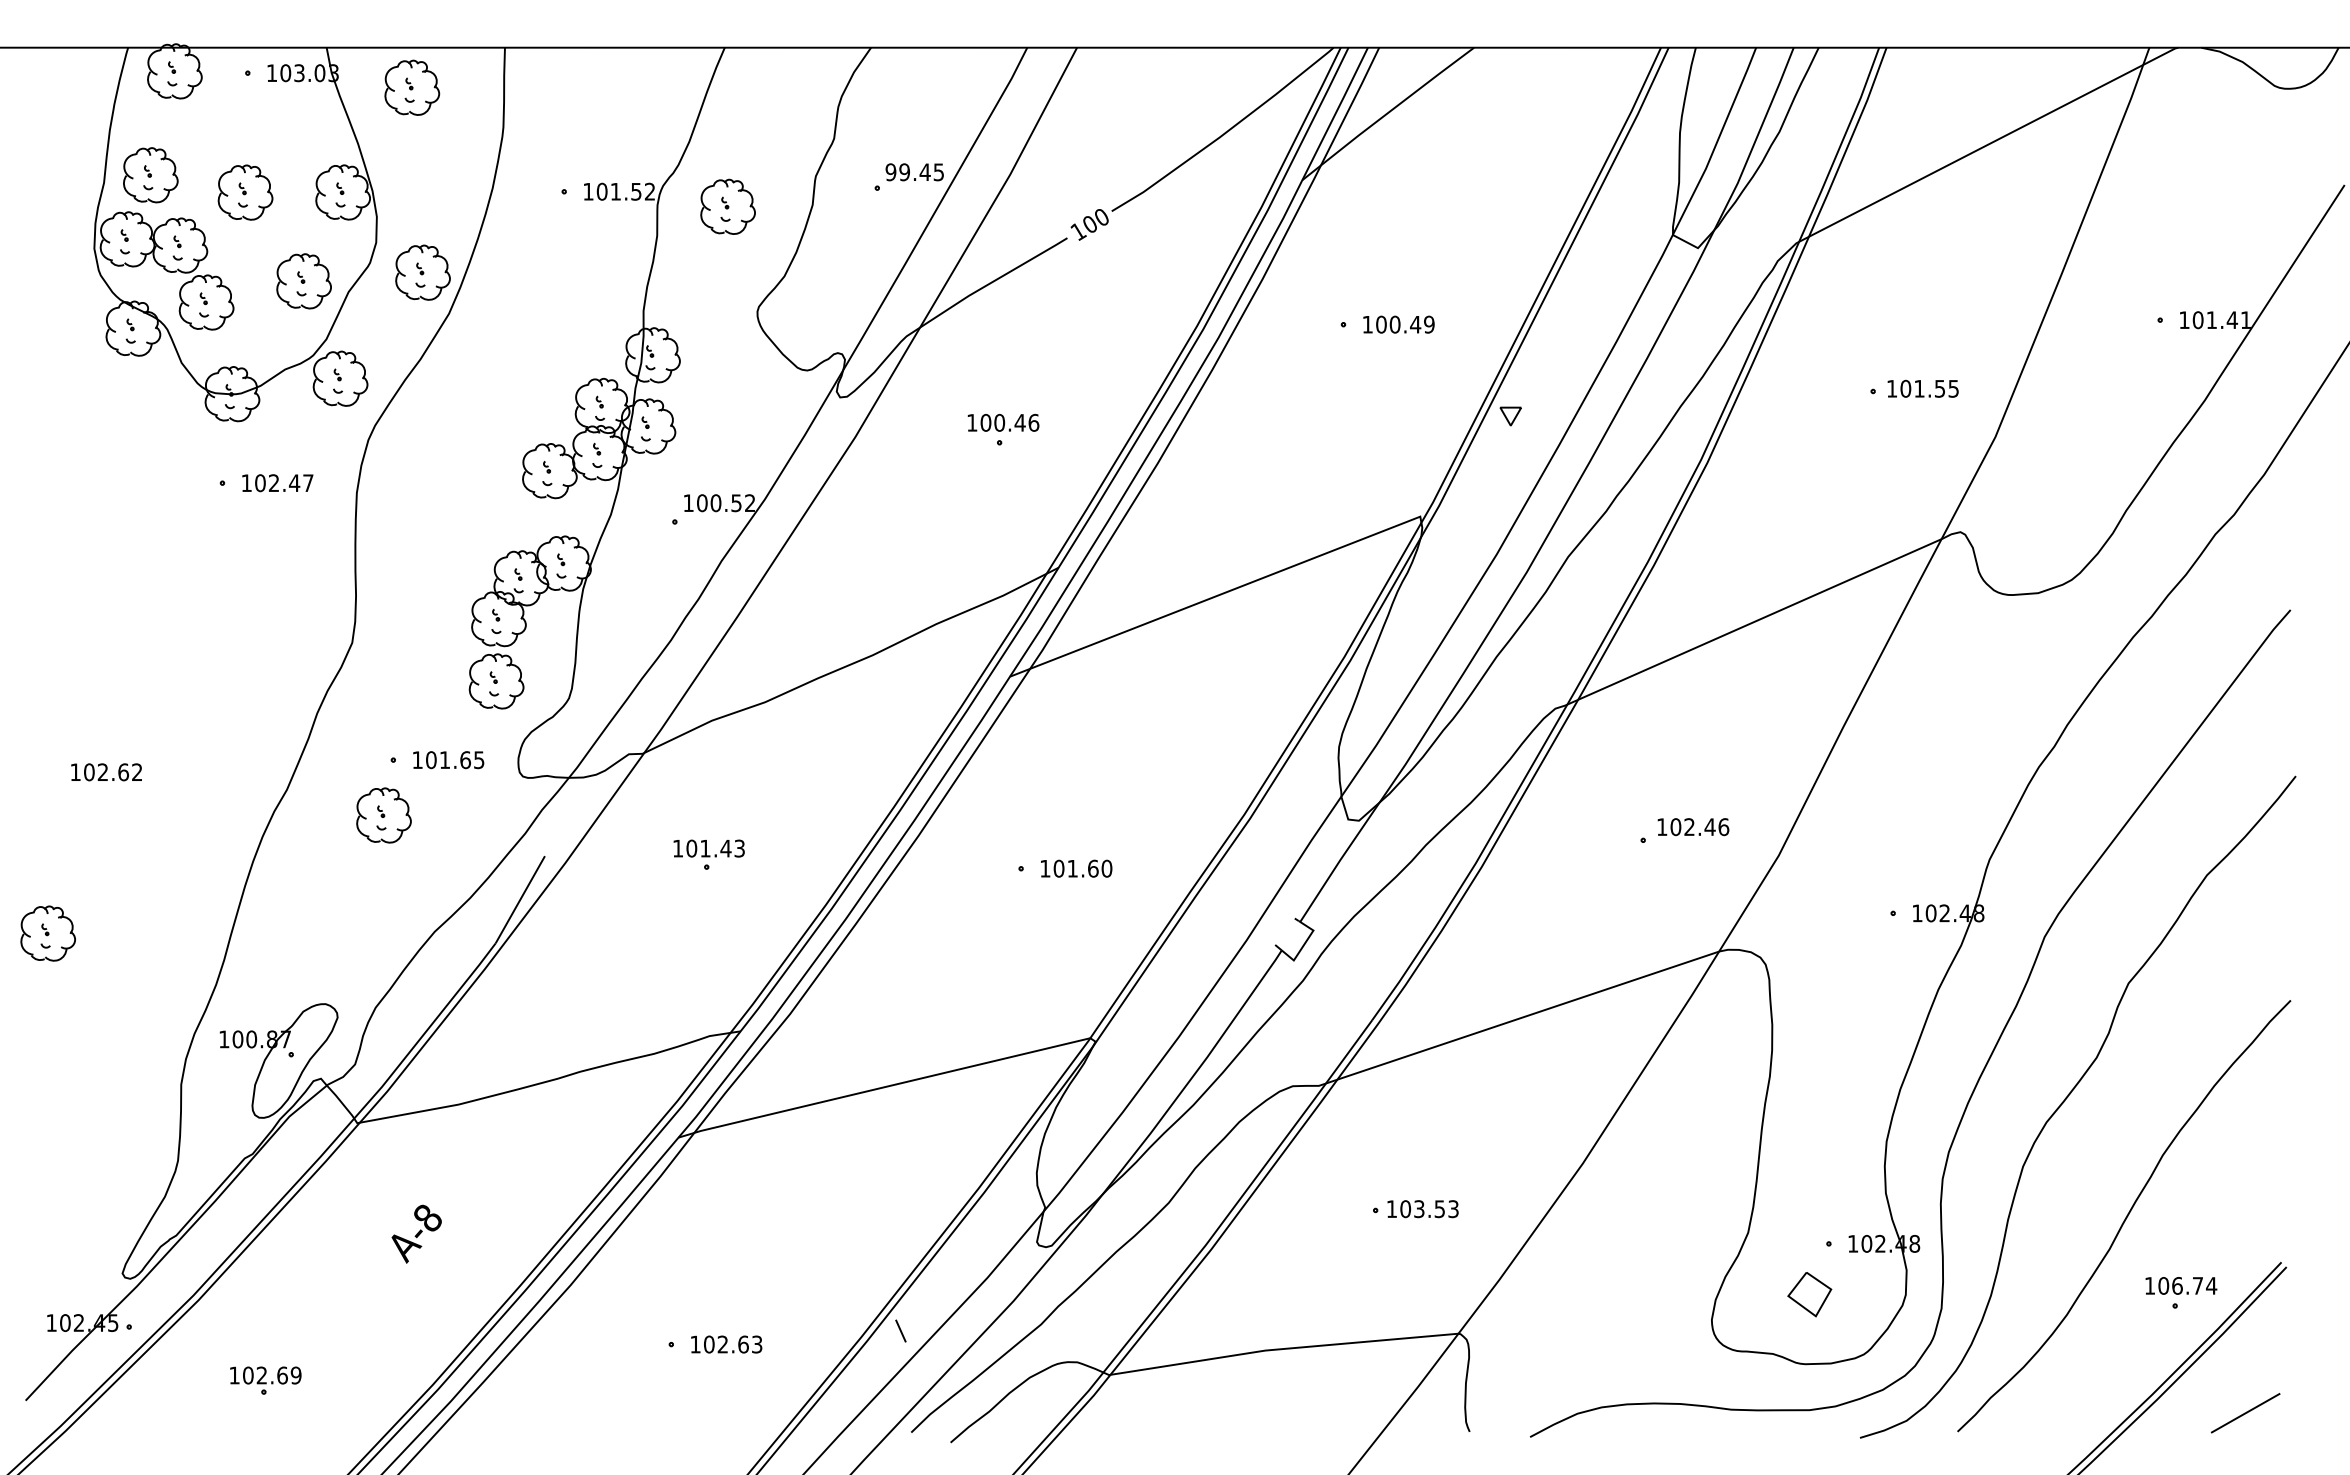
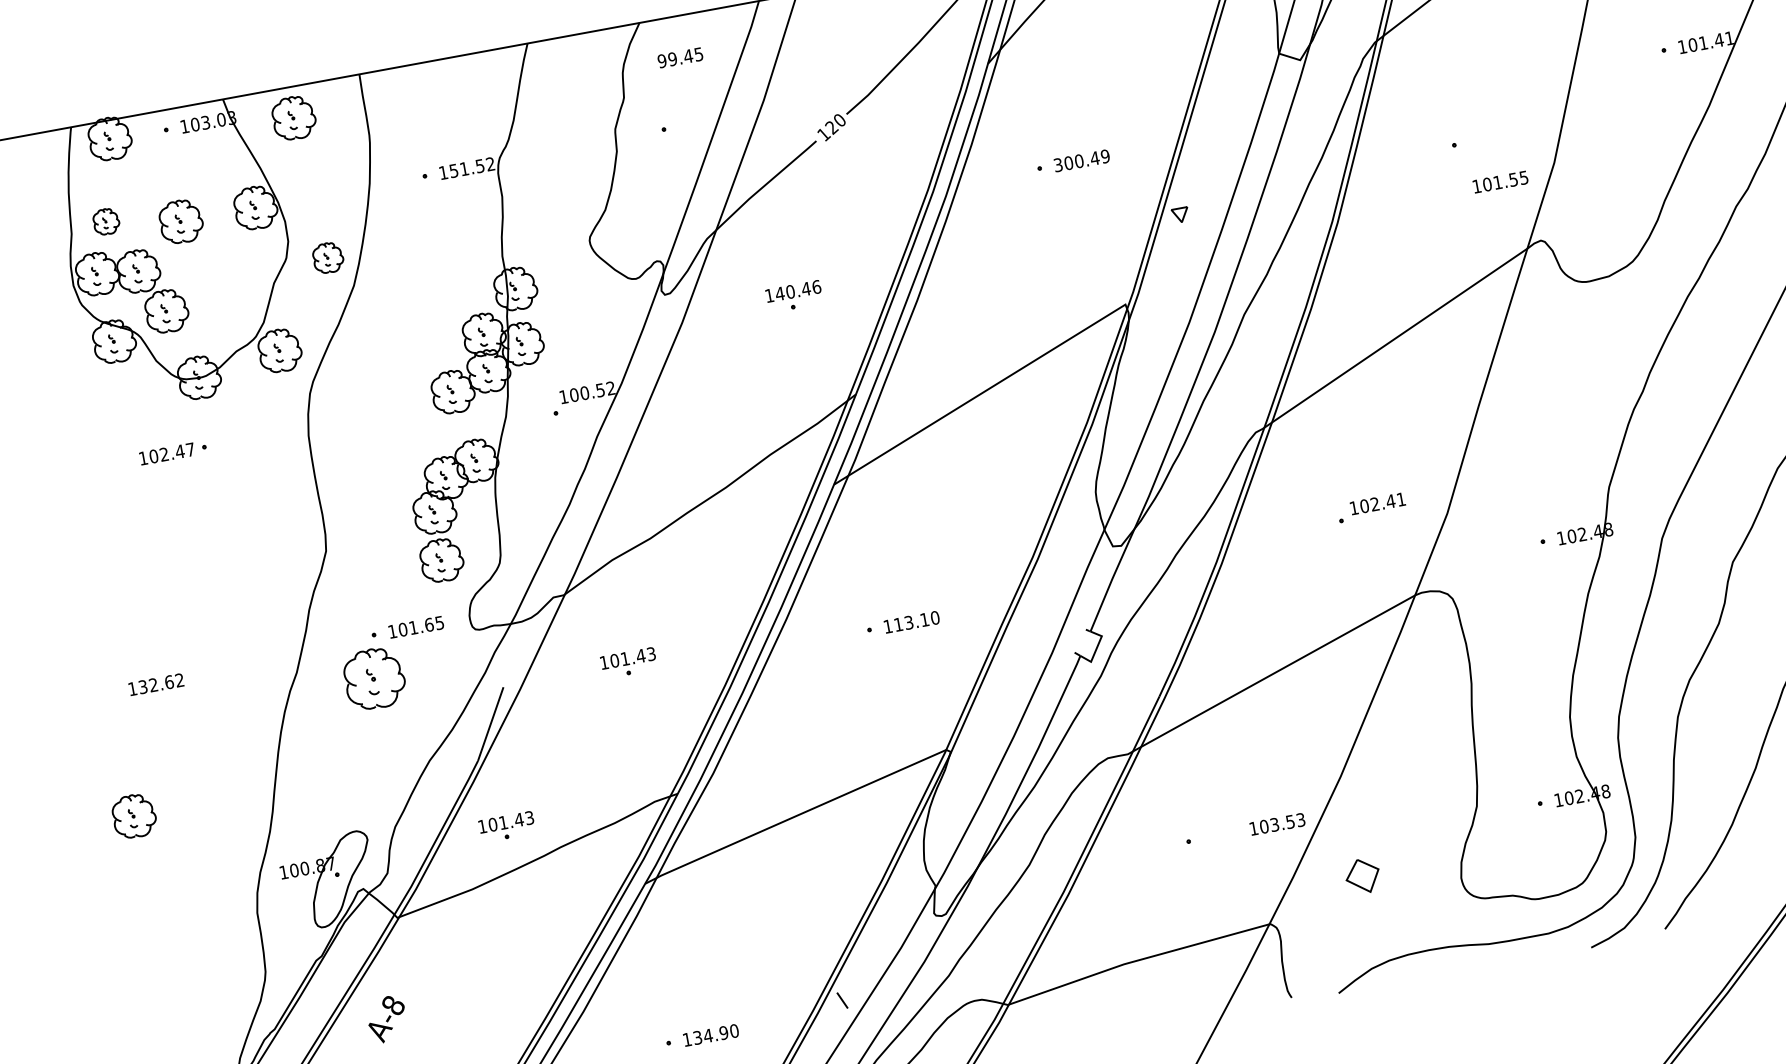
text: (914, 172) -> (680, 58), moved
part: (150, 175) -> (106, 221), size x0.6
text: (601, 191) -> (453, 170), 101.52 -> 151.52
part: (727, 206) -> (551, 164), removed
text: (1089, 225) -> (831, 128), 100 -> 120
part: (422, 272) -> (327, 257), size x0.7
part: (303, 281) -> (238, 281), removed
text: (1367, 324) -> (1058, 165), 100.49 -> 300.49
text: (1922, 388) -> (1500, 181), moved
text: (985, 422) -> (779, 293), 100.46 -> 140.46
text: (277, 483) -> (167, 454), moved
text: (89, 772) -> (143, 687), 102.62 -> 132.62
part: (383, 815) -> (374, 678), size x1.4
text: (1723, 827) -> (1401, 499), 102.46 -> 102.41
text: (1075, 868) -> (911, 622), 101.60 -> 113.10
part: (516, 1033) -> (506, 826), added
text: (1422, 1209) -> (1277, 824), moved
text: (416, 1233) -> (386, 1018), moved
part: (1809, 1294) -> (1362, 876), moved
text: (733, 1344) -> (716, 1034), 102.63 -> 134.90

